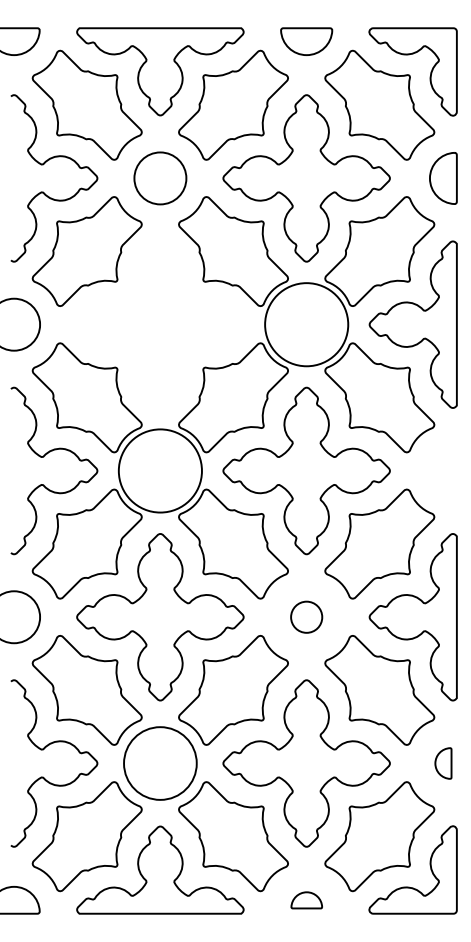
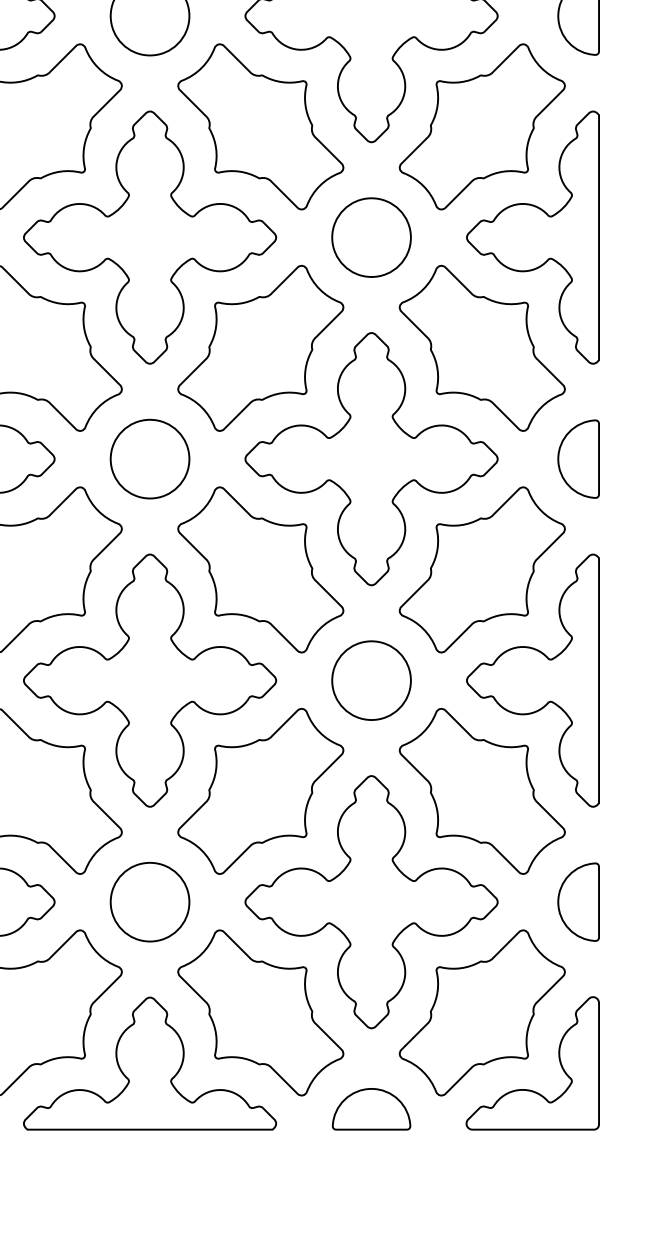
part: (160, 324) -> (150, 237), added
circle: (306, 324) -> (371, 237), size x0.62
circle: (160, 470) -> (150, 458), size x0.62
part: (443, 470) -> (578, 458), added
circle: (306, 617) -> (371, 681), size x1.67
circle: (160, 763) -> (150, 902), size x0.71
part: (443, 763) -> (578, 902), size x1.67
part: (306, 900) -> (371, 1109), size x1.67

